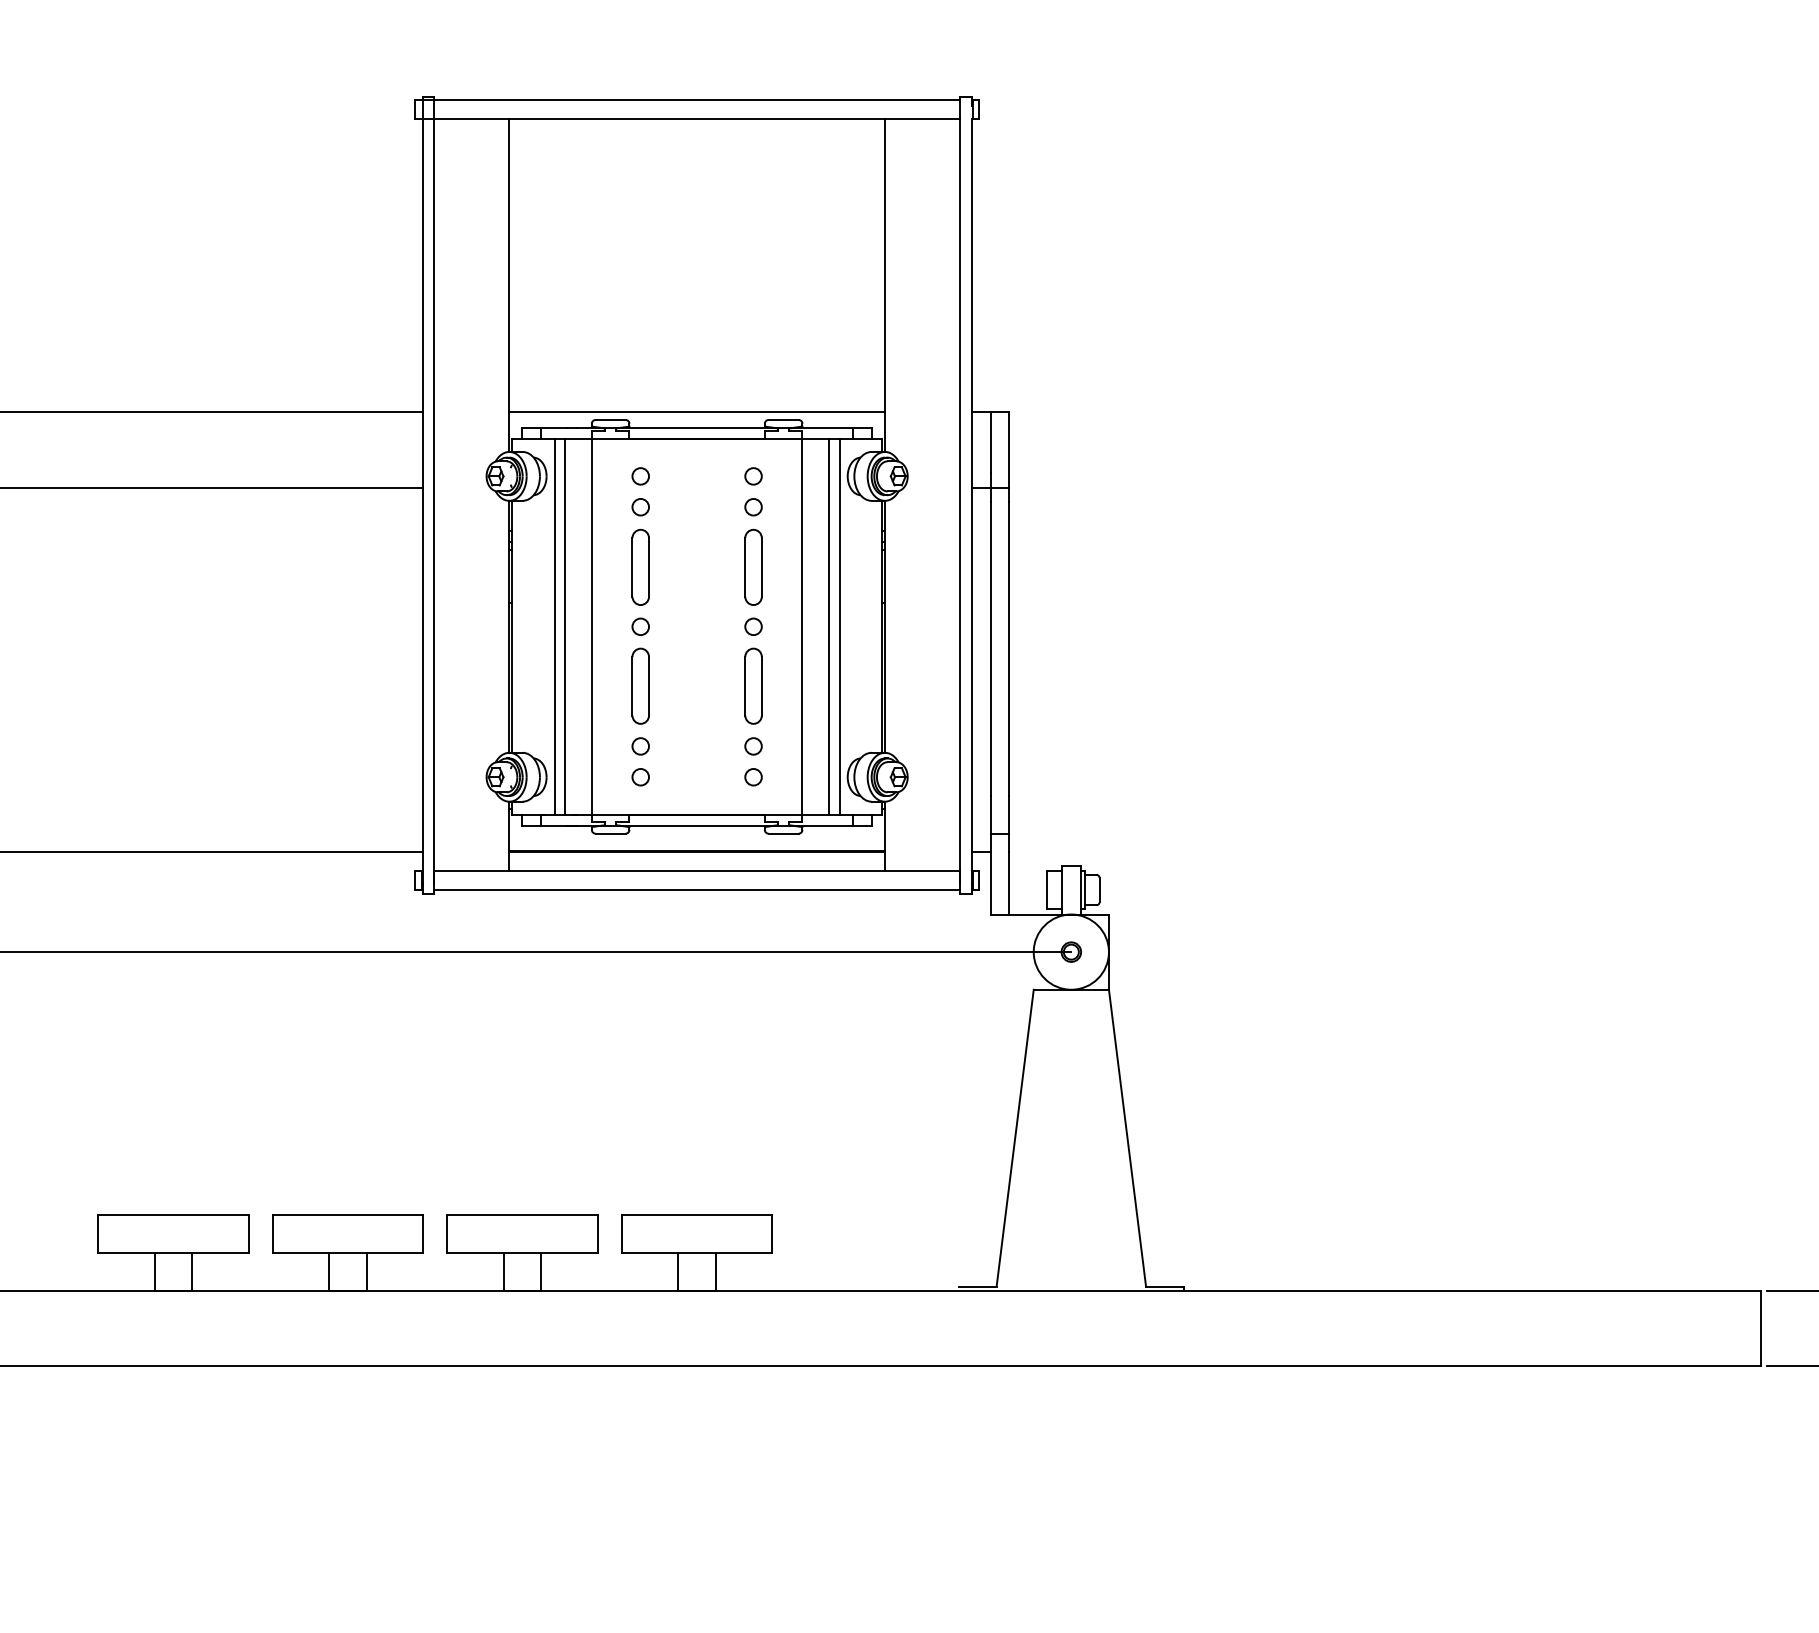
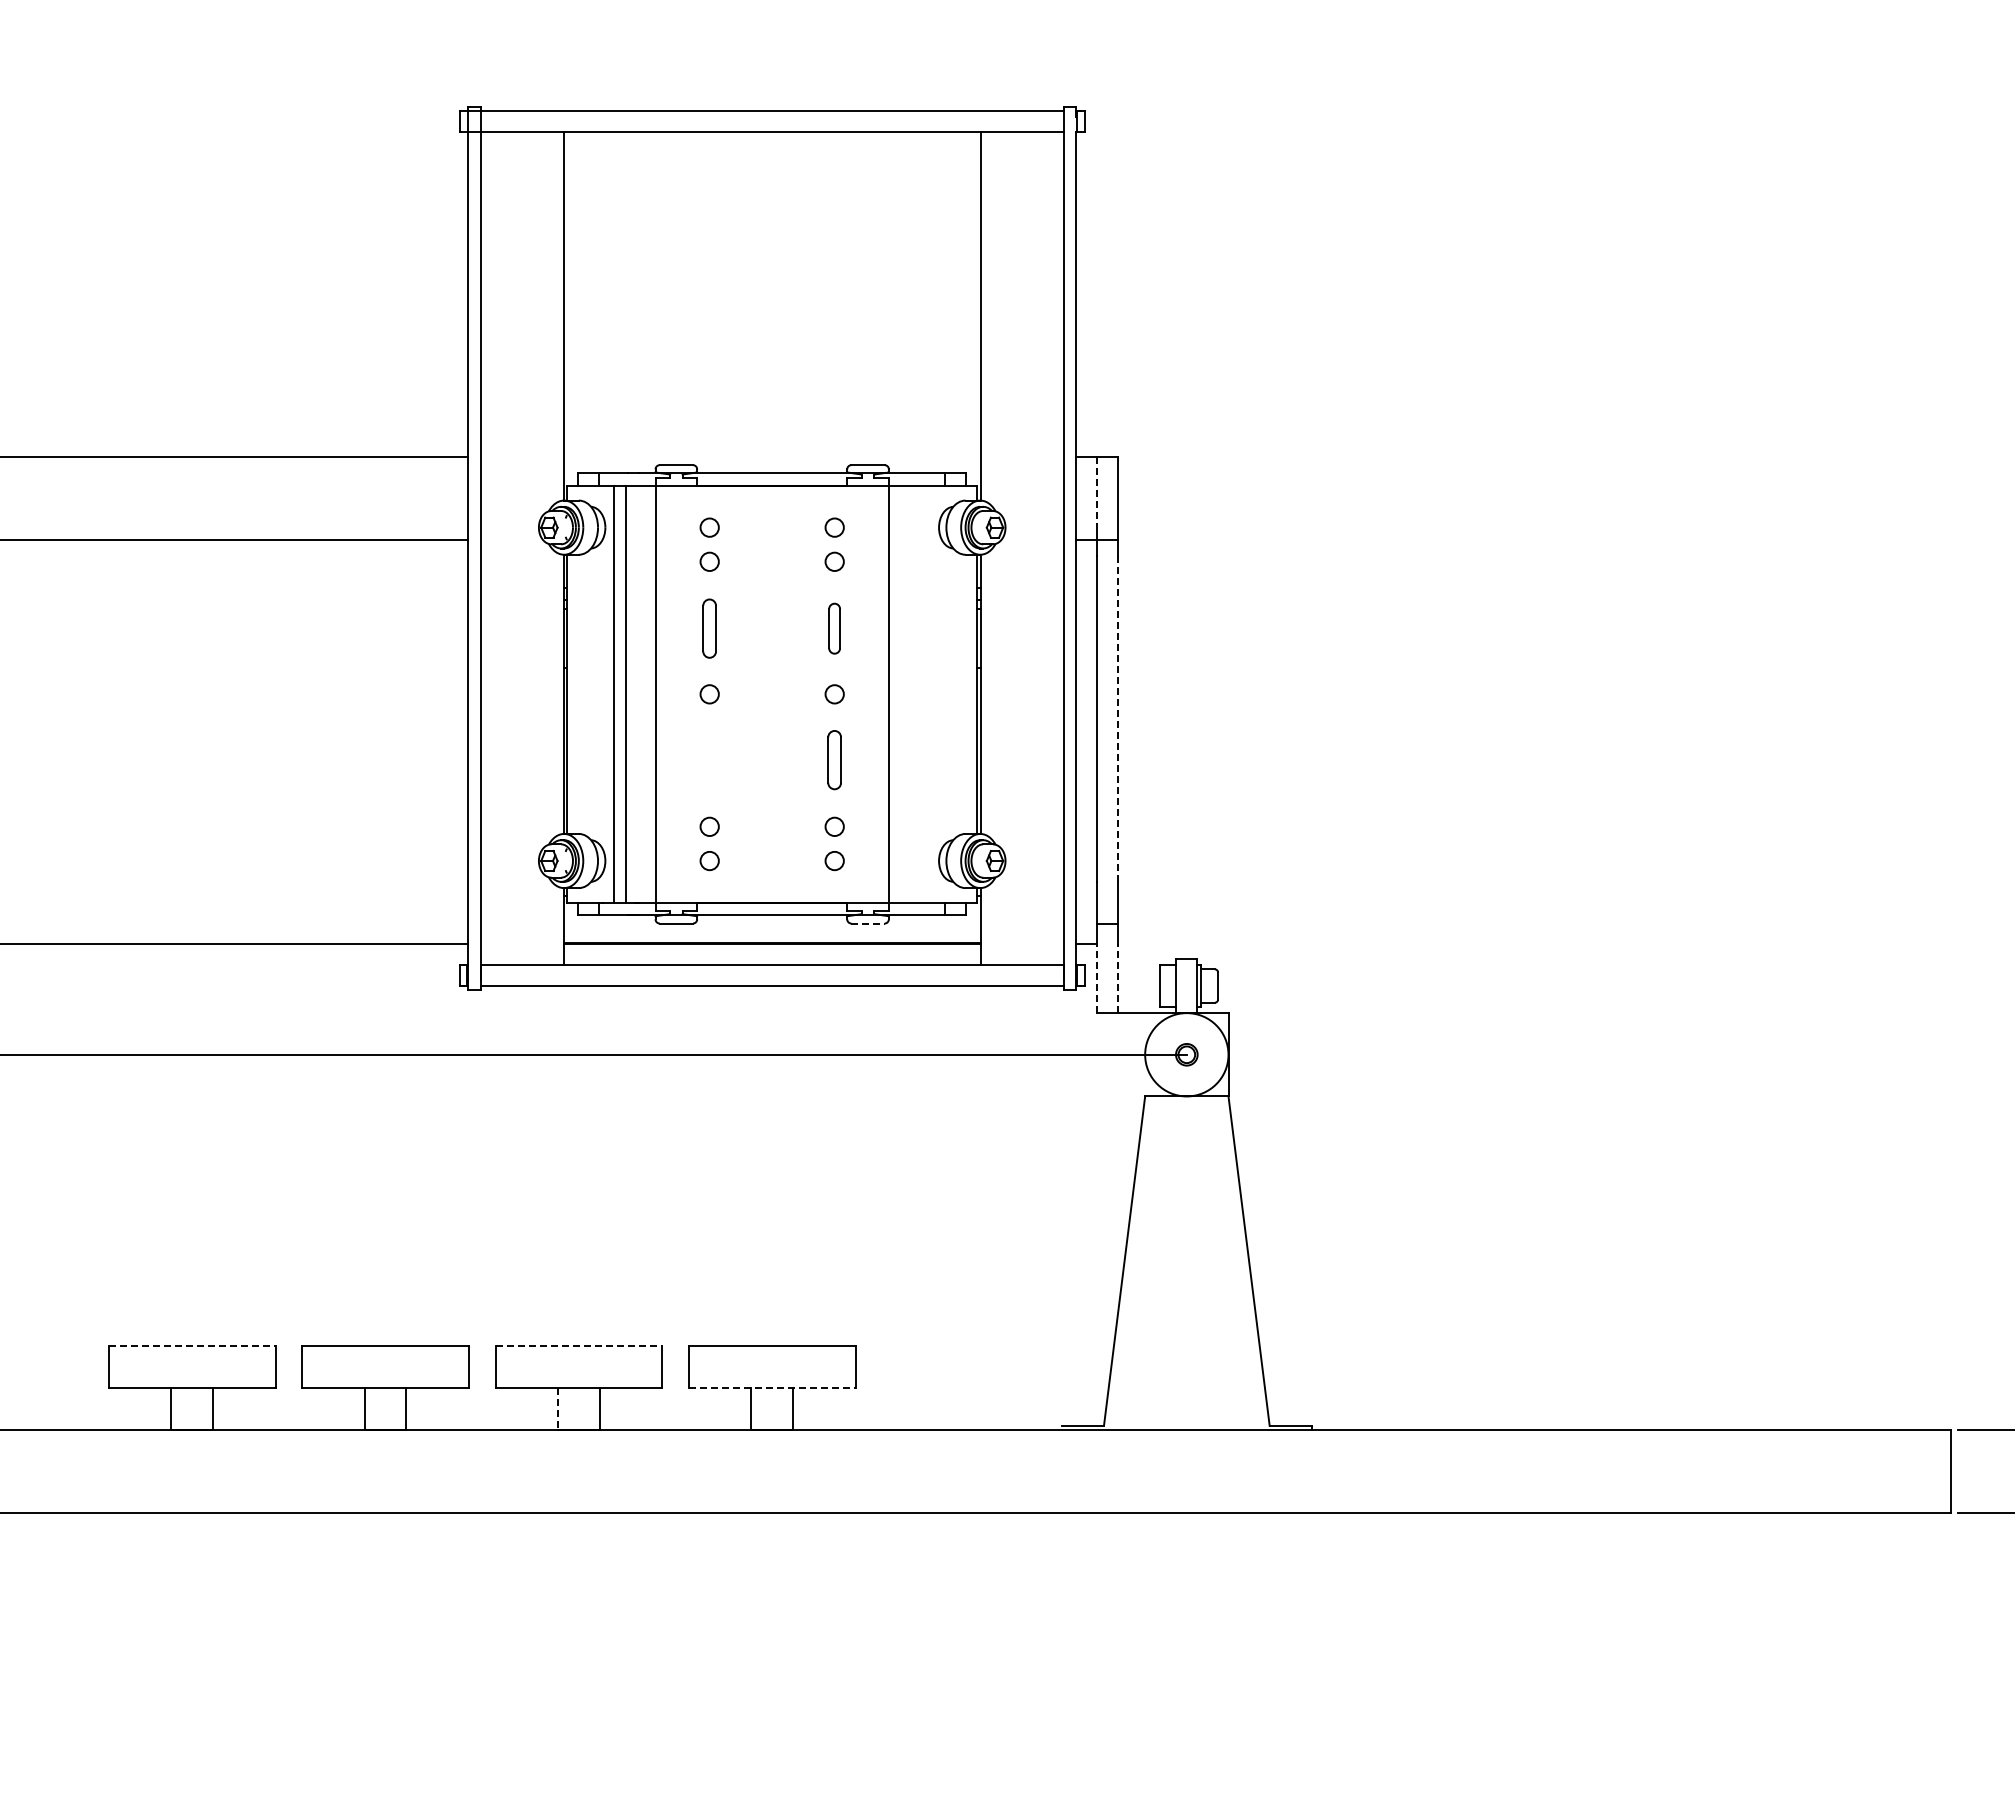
line: (696, 412) -> (771, 456), removed
line: (990, 442) -> (1097, 490), solid -> dashed
part: (640, 567) -> (709, 628), size x0.7
part: (753, 567) -> (834, 628), size x0.6
line: (829, 626) -> (918, 694), removed
line: (840, 626) -> (930, 694), removed
line: (1009, 648) -> (1118, 718), solid -> dashed
part: (640, 685) -> (709, 759), removed
part: (753, 685) -> (834, 759), size x0.7
line: (784, 833) -> (868, 923), solid -> dashed
line: (990, 883) -> (1097, 978), solid -> dashed
line: (1009, 883) -> (1118, 978), solid -> dashed
line: (173, 1215) -> (192, 1346), solid -> dashed
line: (523, 1215) -> (579, 1346), solid -> dashed
line: (697, 1253) -> (772, 1388), solid -> dashed
line: (504, 1271) -> (558, 1408), solid -> dashed

